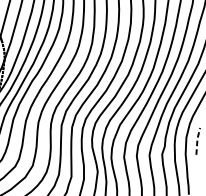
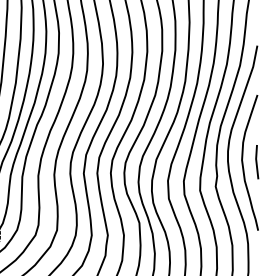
line: (197, 139) -> (256, 160), dashed -> solid

